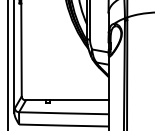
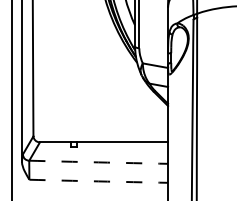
arc: (63, 113) -> (98, 162), solid -> dashed
arc: (63, 125) -> (98, 181), solid -> dashed

